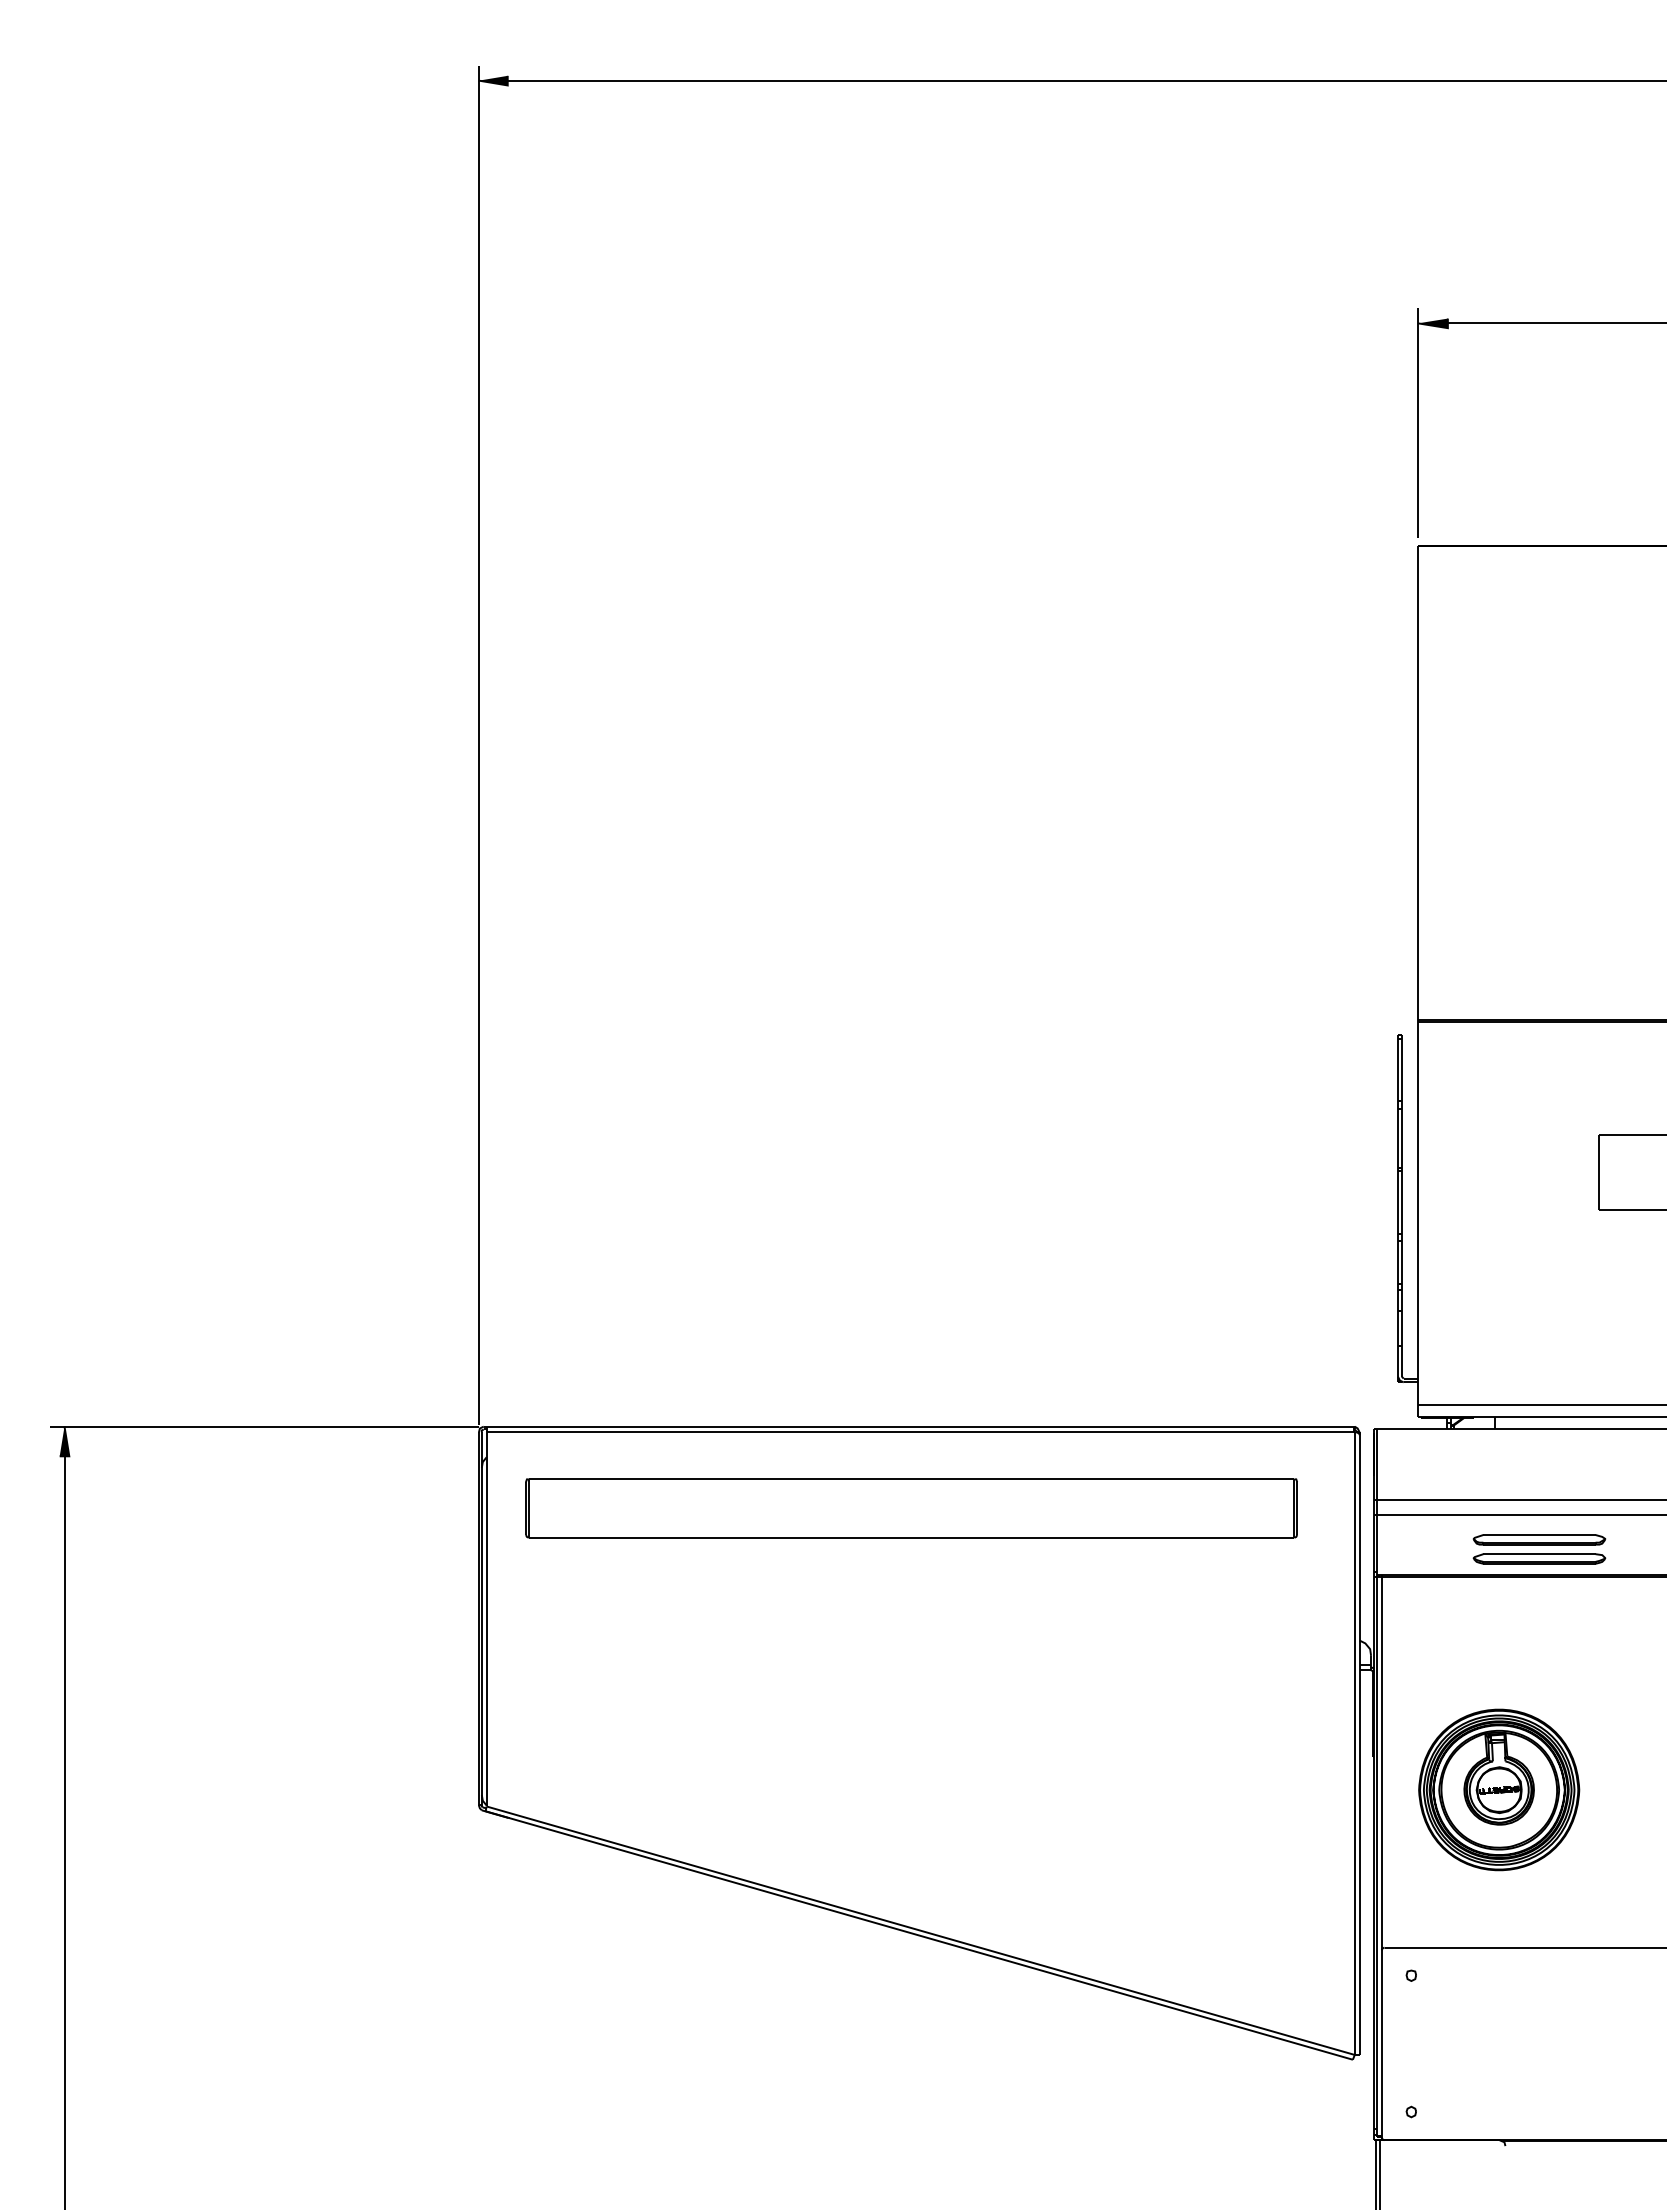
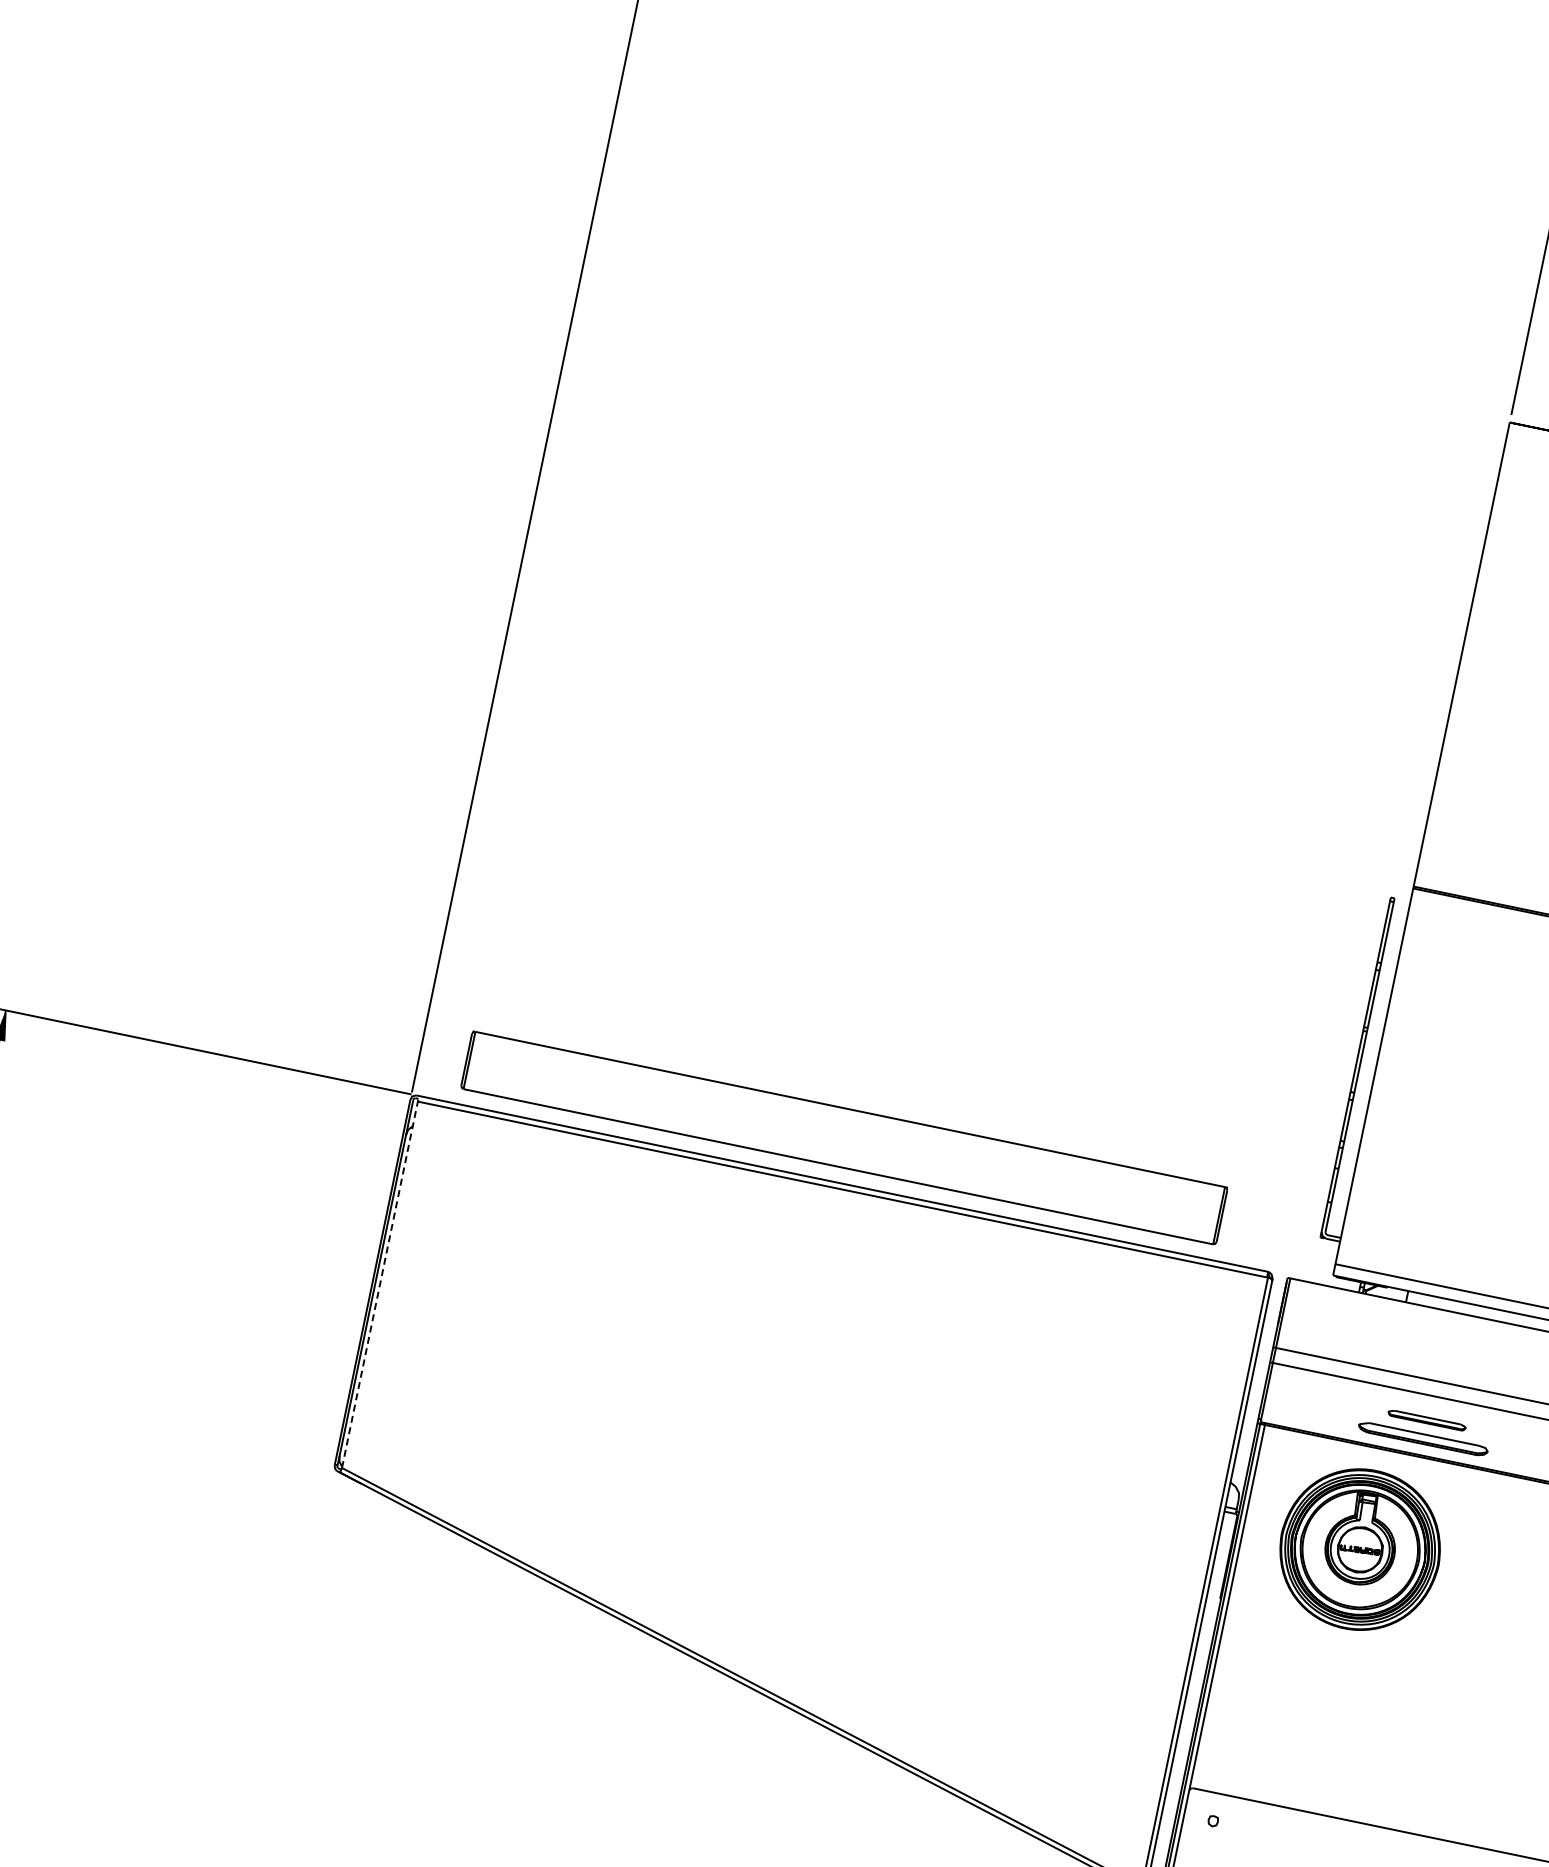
part: (911, 1508) -> (844, 1137), moved
part: (1539, 1539) -> (1427, 1420), size x0.6
line: (486, 1616) -> (380, 1281), solid -> dashed
part: (1499, 1789) -> (1360, 1549), moved

